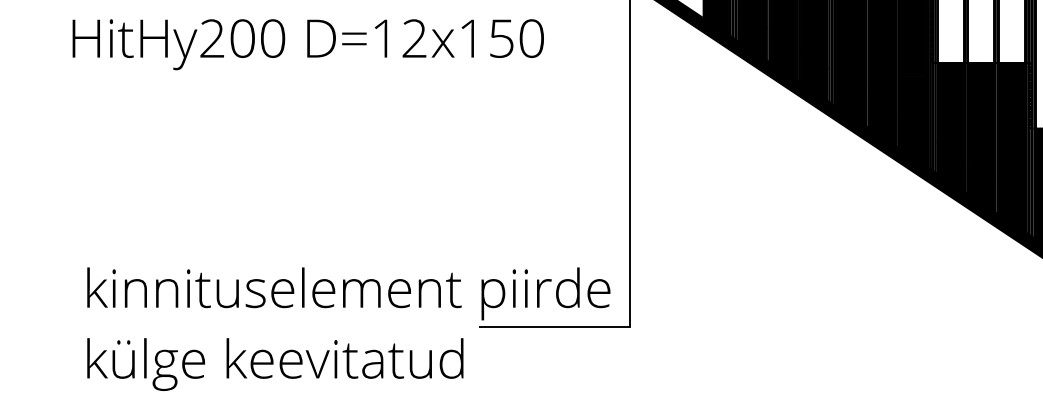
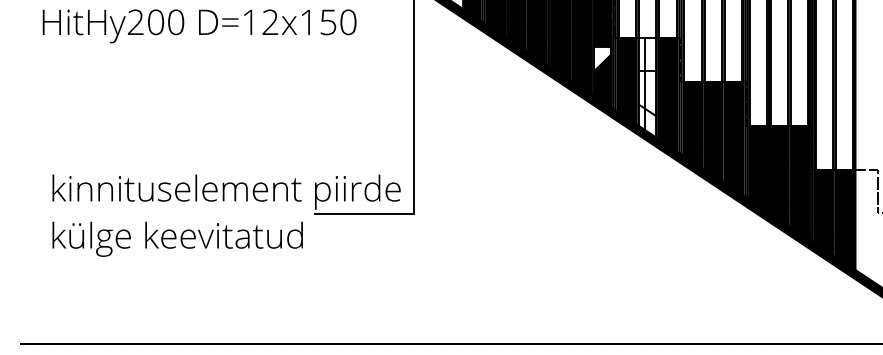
fill: (911, 94) -> (601, 59), removed
fill: (981, 136) -> (647, 87), removed

